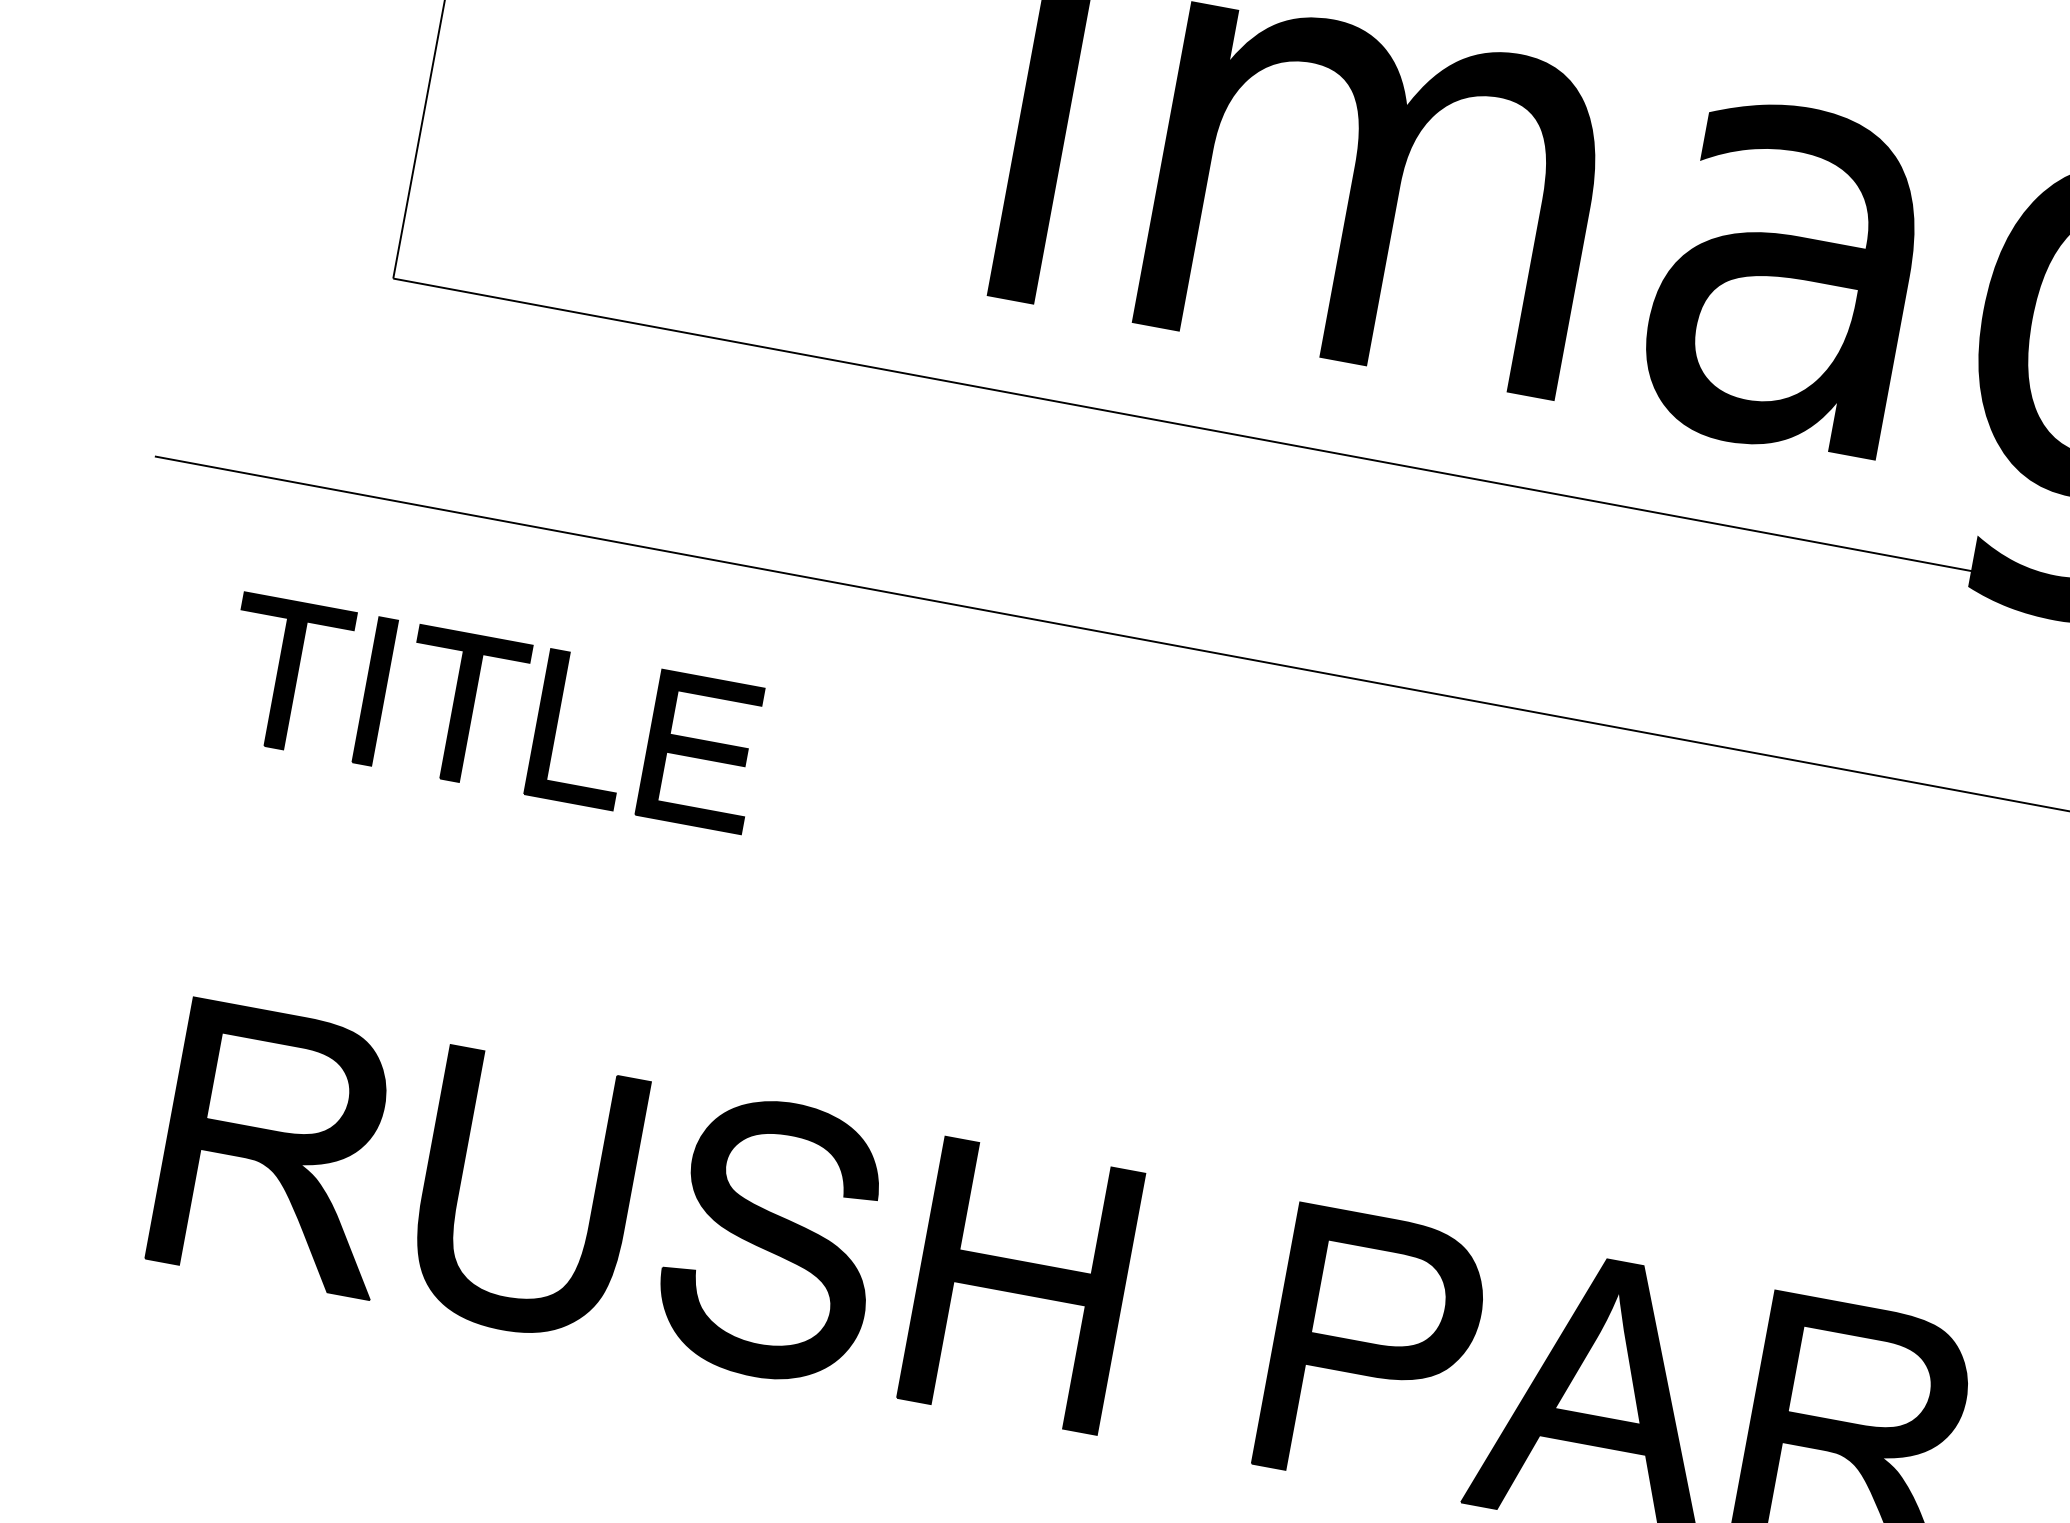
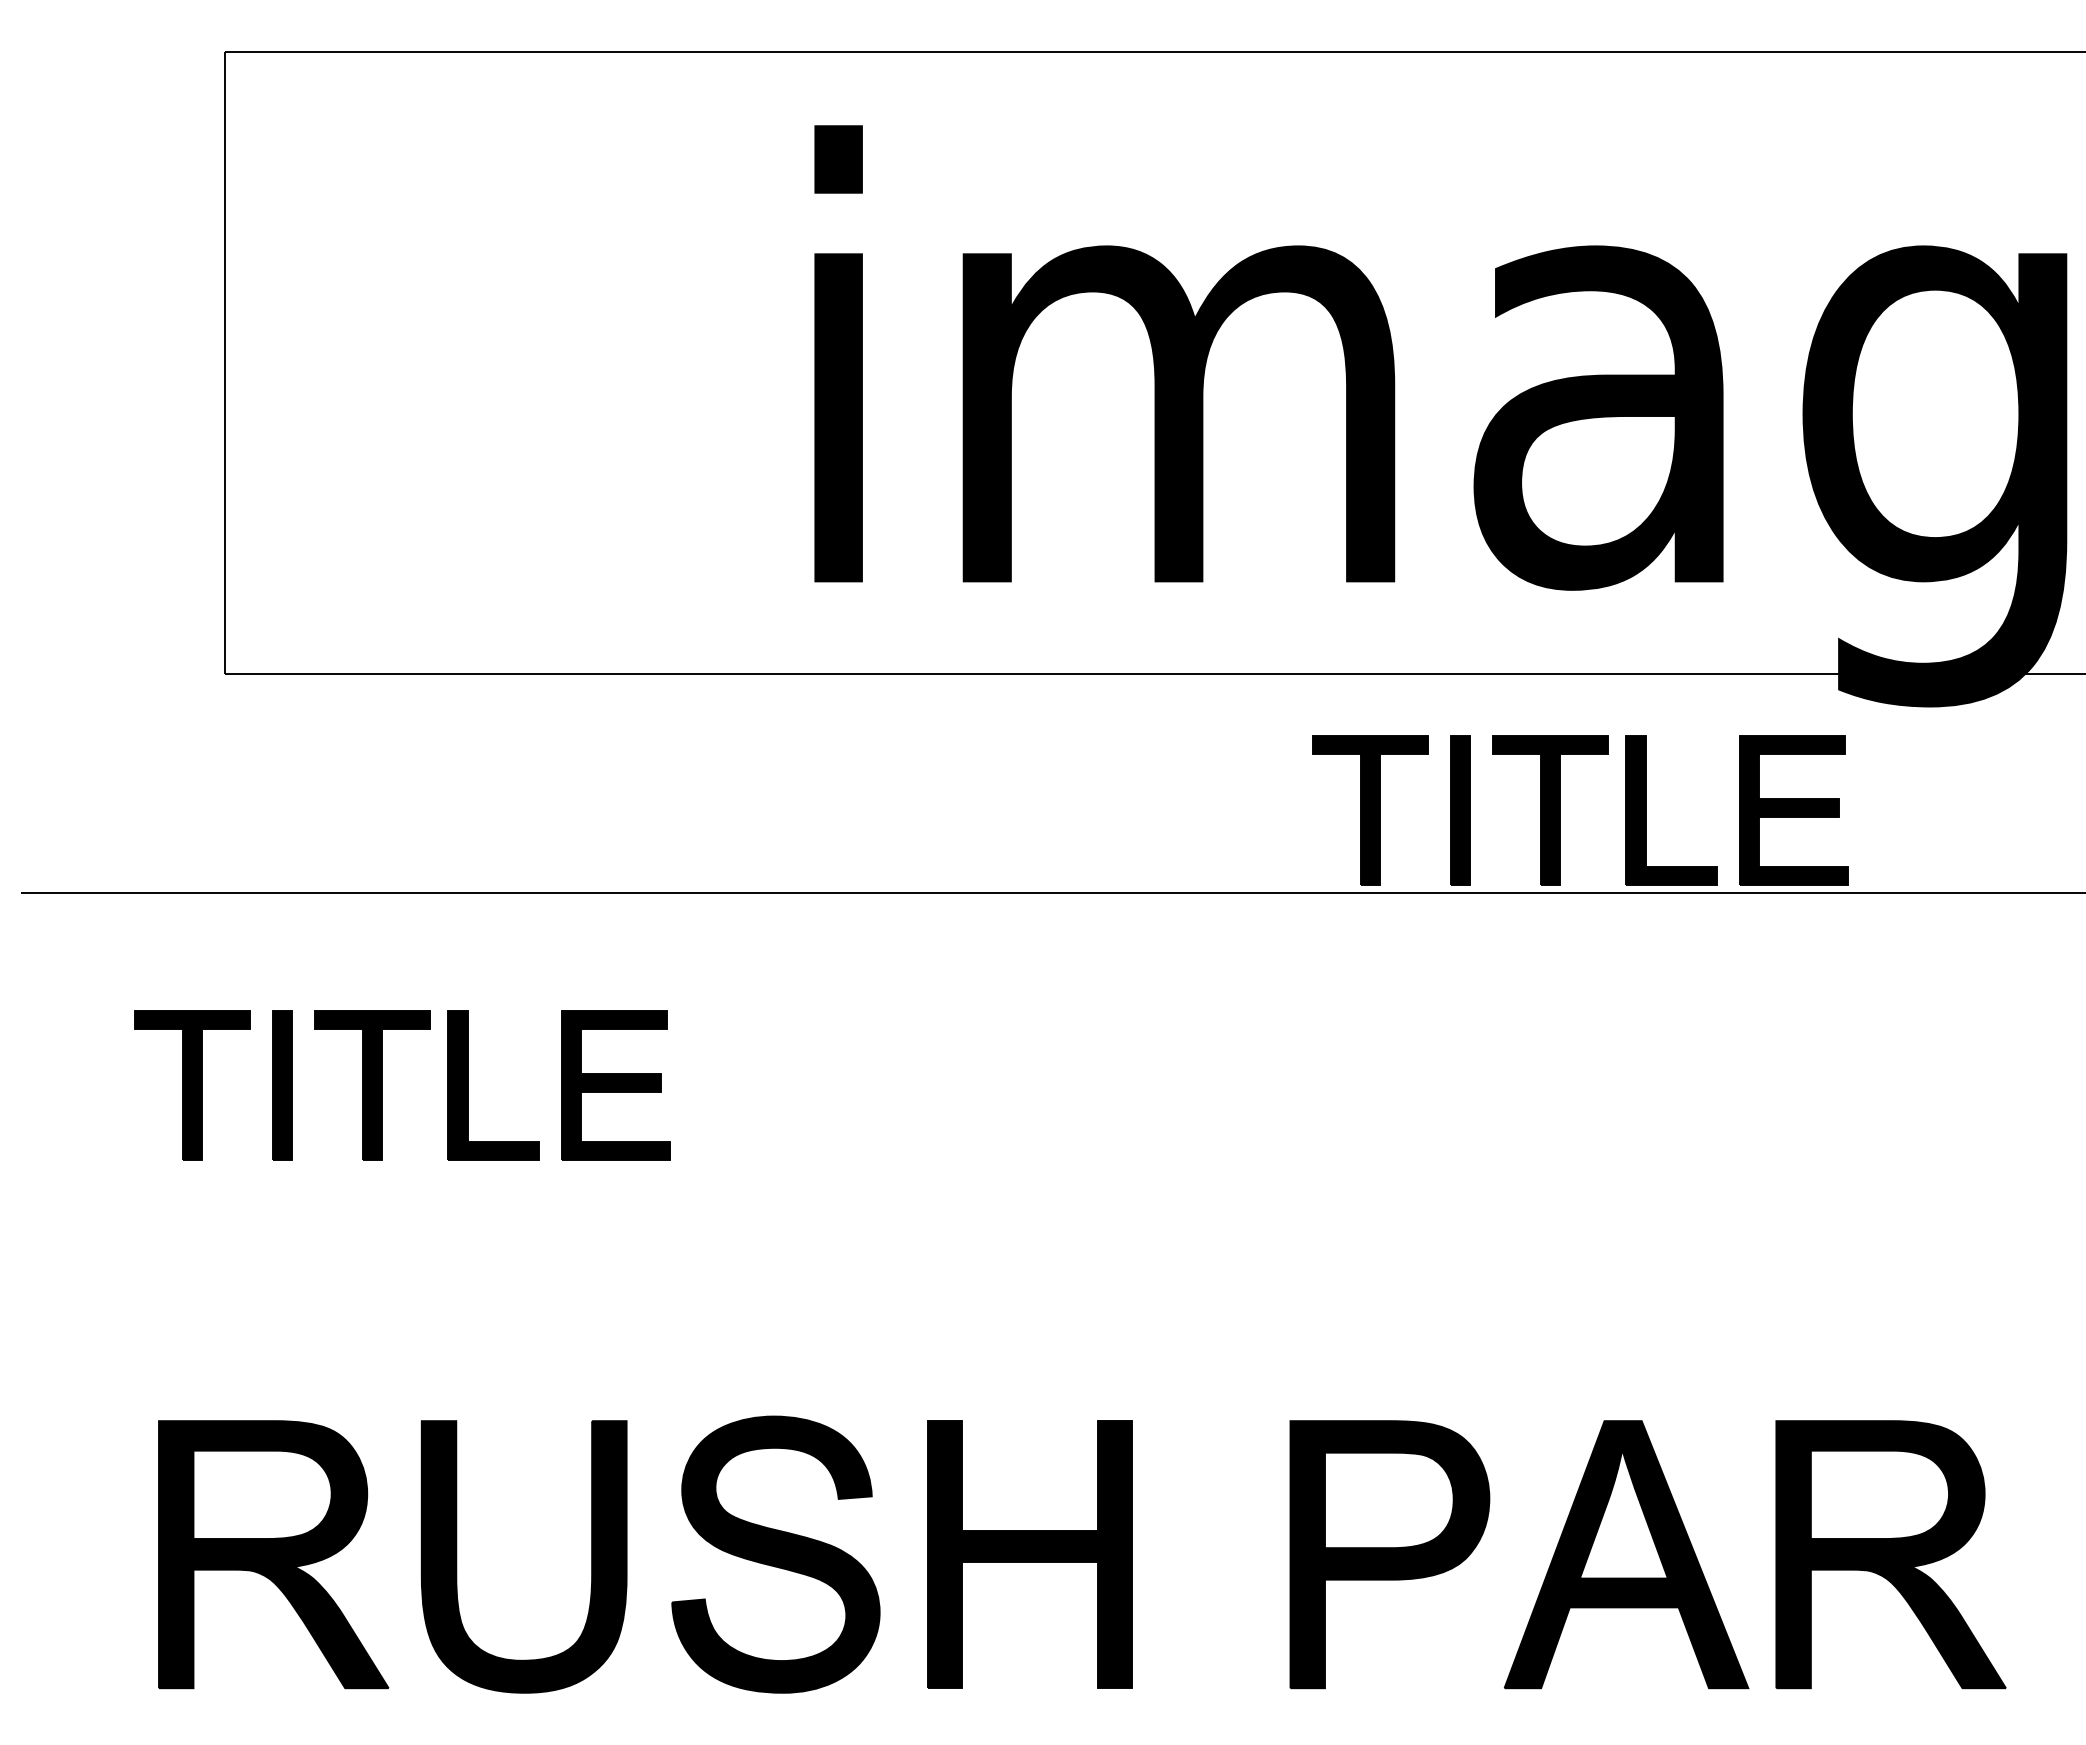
part: (1674, 654) -> (1560, 810), added

